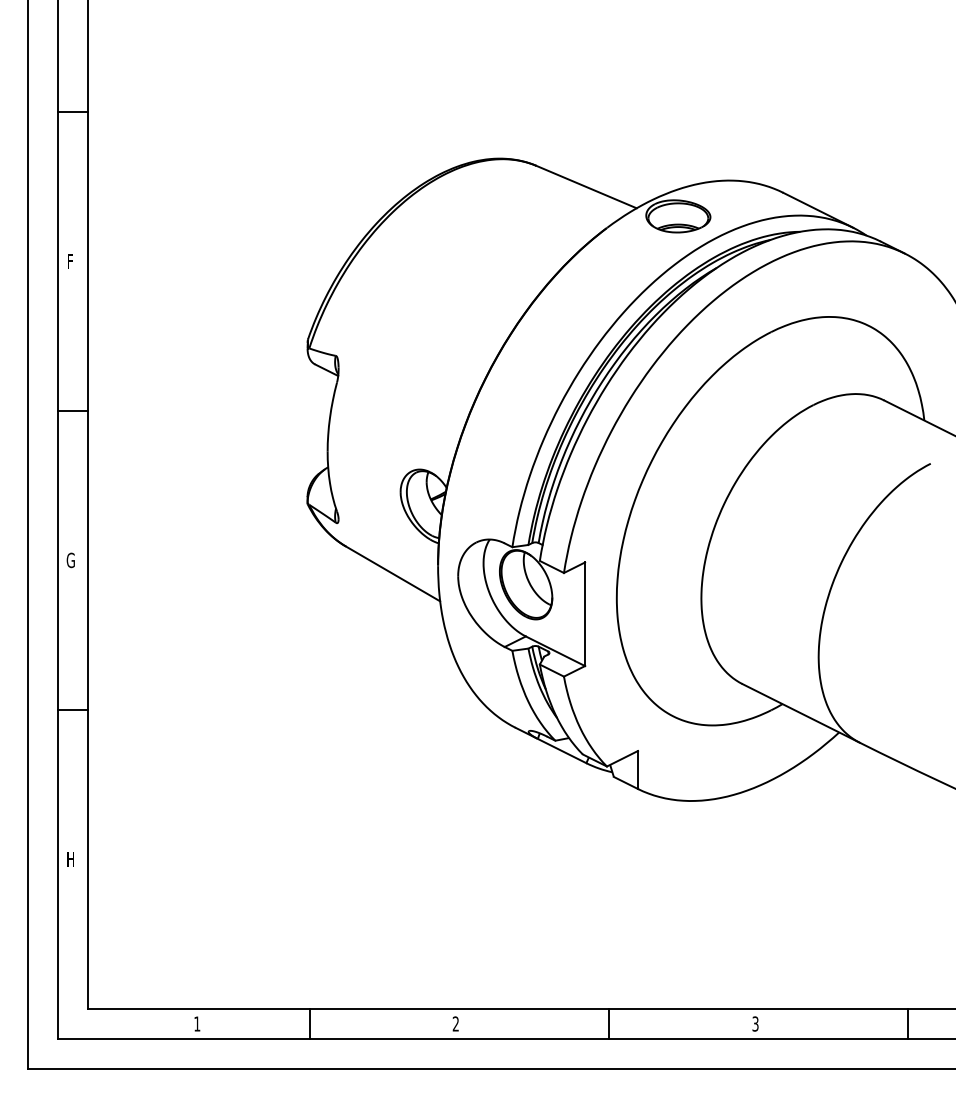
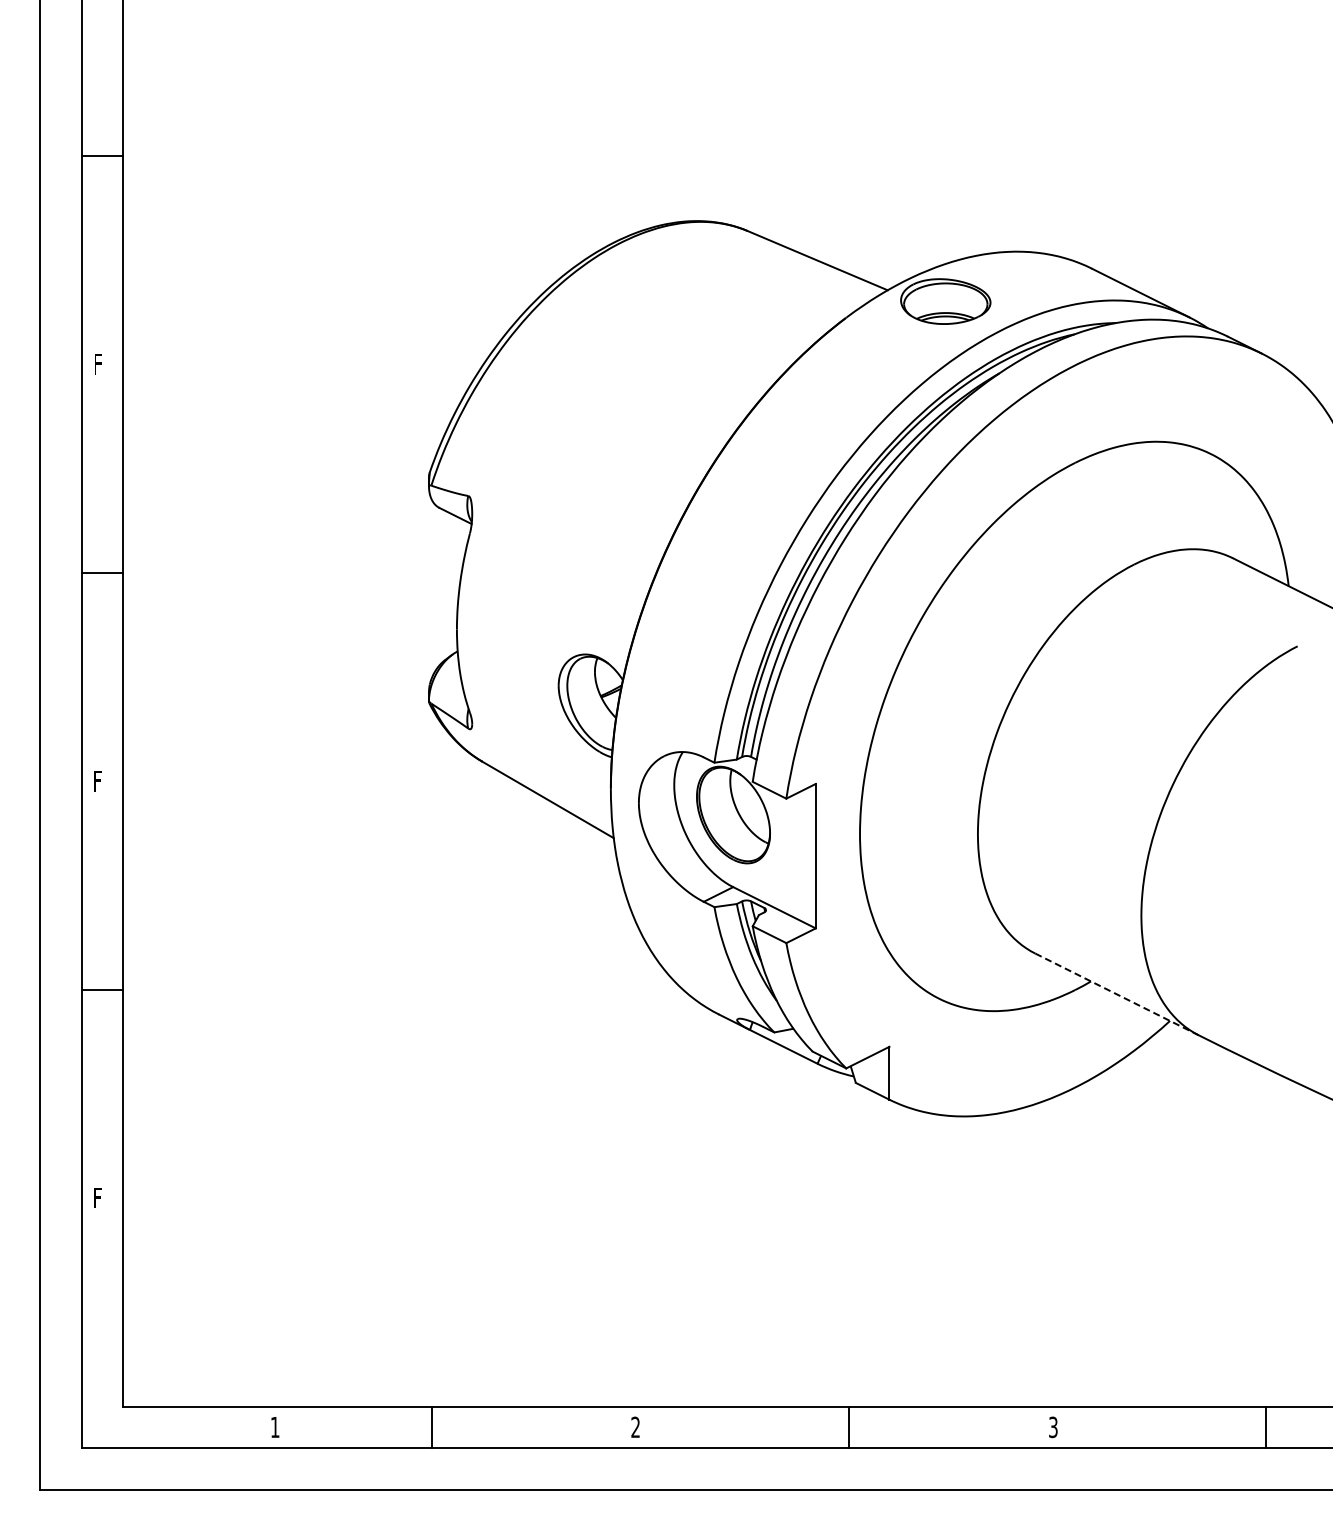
text: (70, 559) -> (98, 780), G -> F
line: (801, 713) -> (1117, 994), solid -> dashed
text: (71, 859) -> (99, 1197), H -> F

